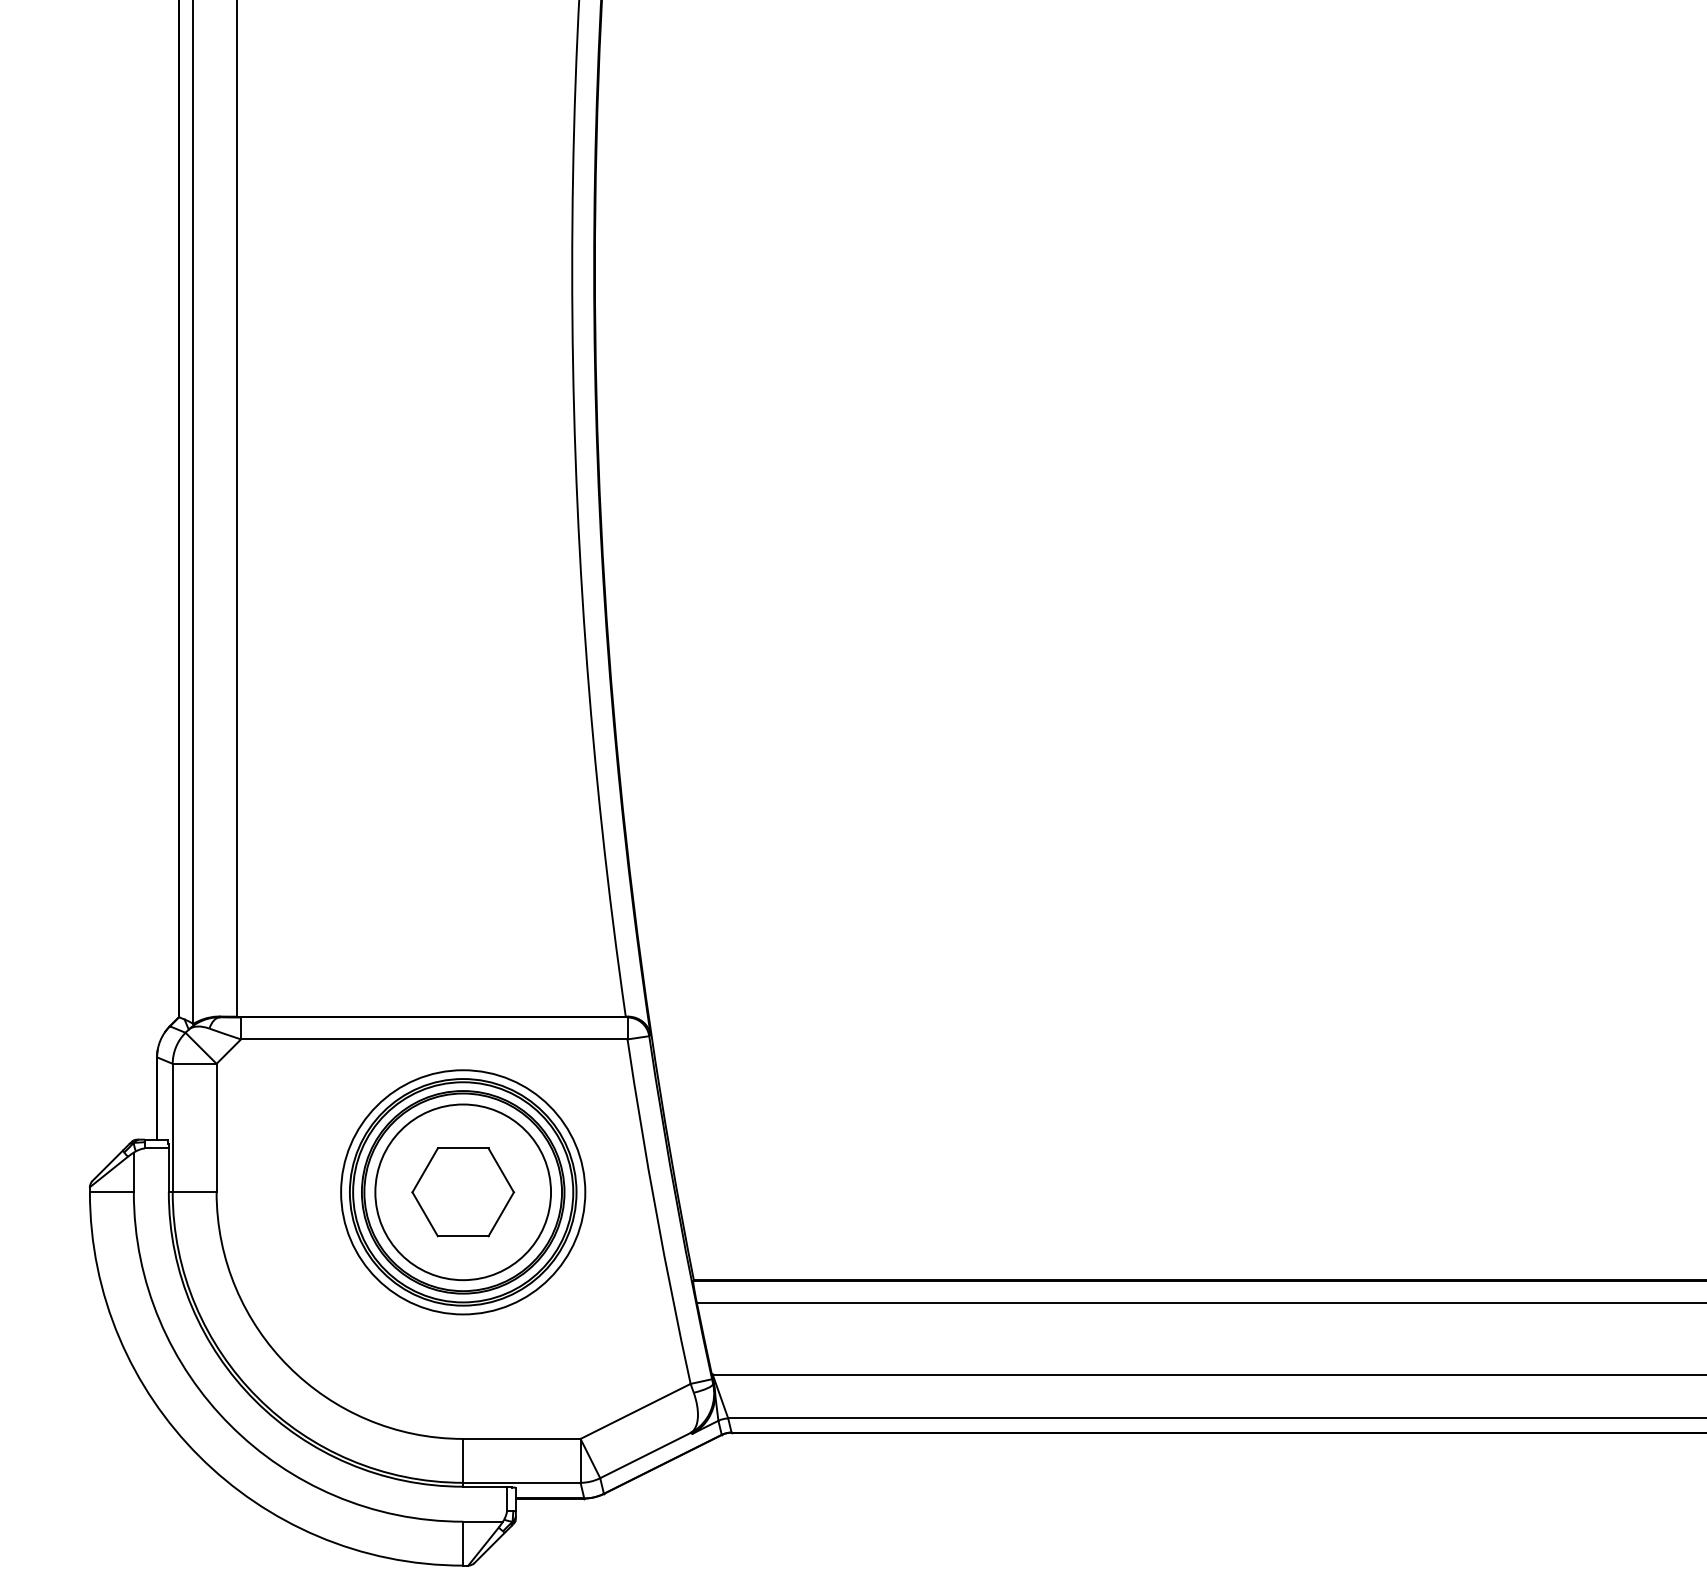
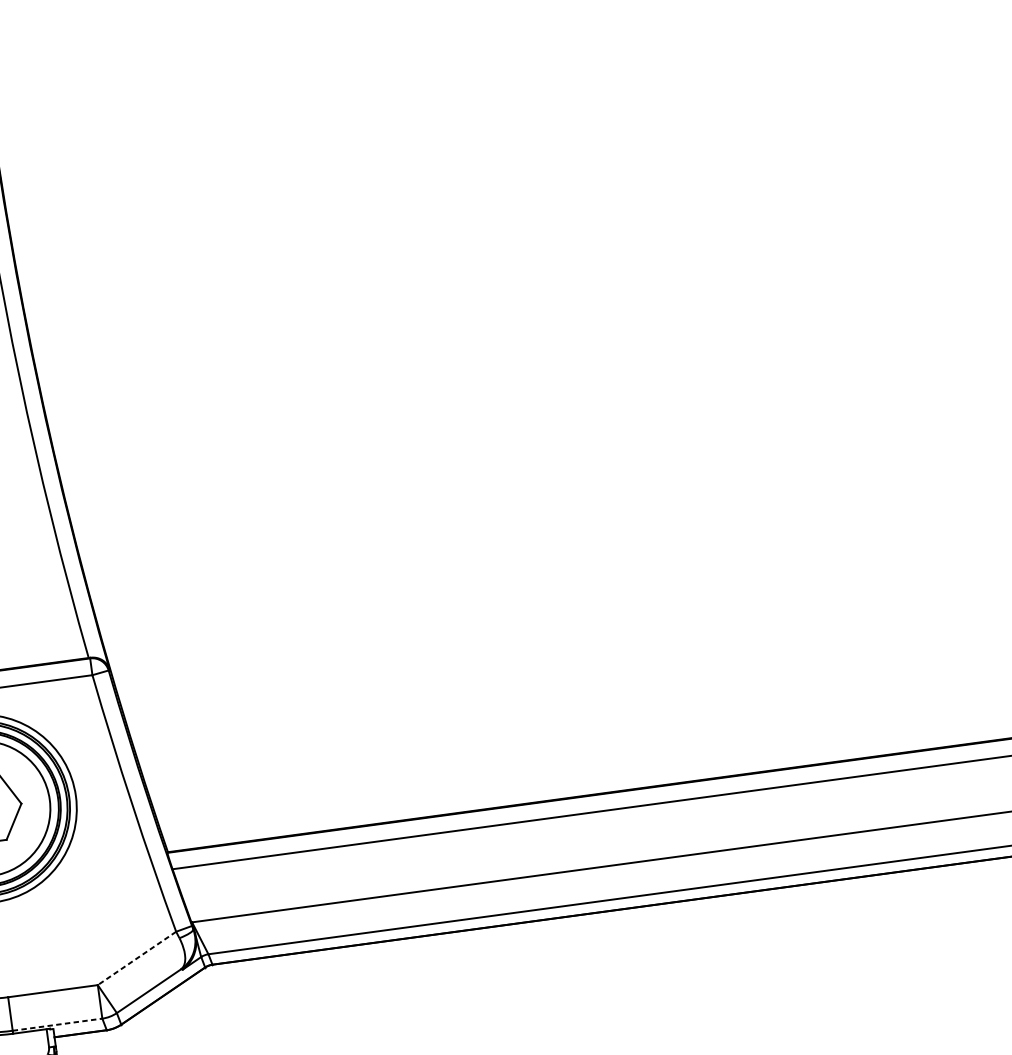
line: (635, 1411) -> (136, 958), solid -> dashed
line: (521, 1482) -> (57, 1024), solid -> dashed

